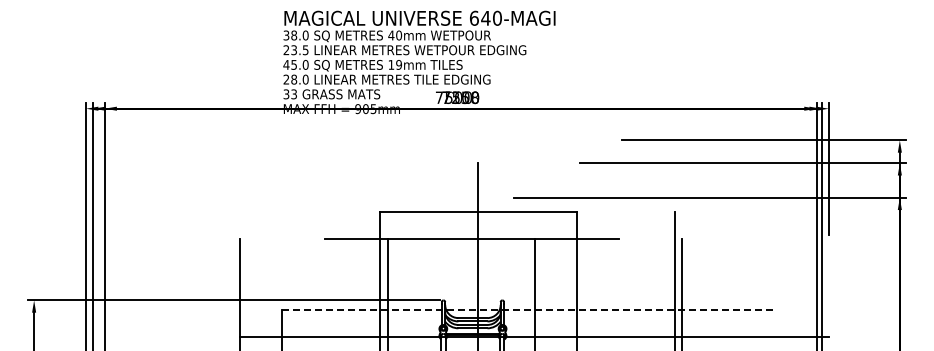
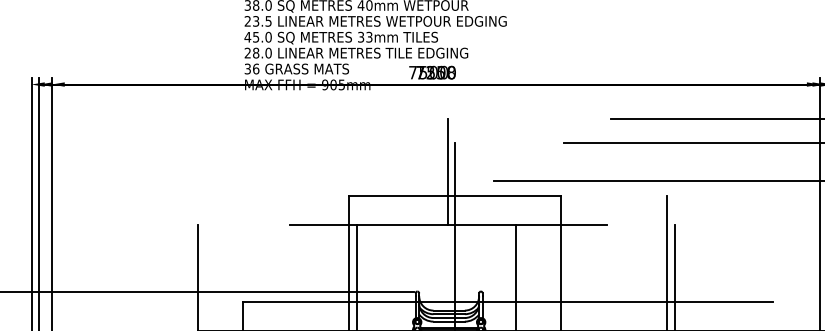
text: (394, 64) -> (364, 36), 19mm -> 33mm
text: (294, 94) -> (256, 69), 33 -> 36
line: (472, 189) -> (448, 171), added
line: (526, 310) -> (506, 302), dashed -> solid

